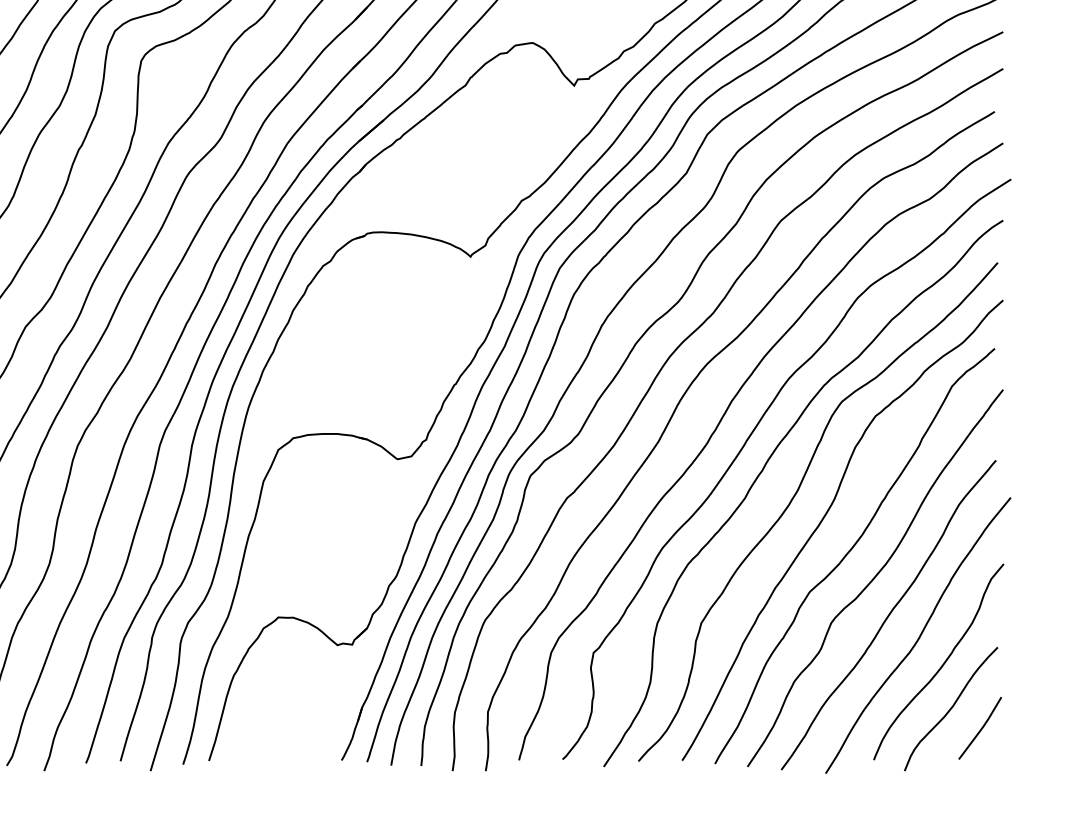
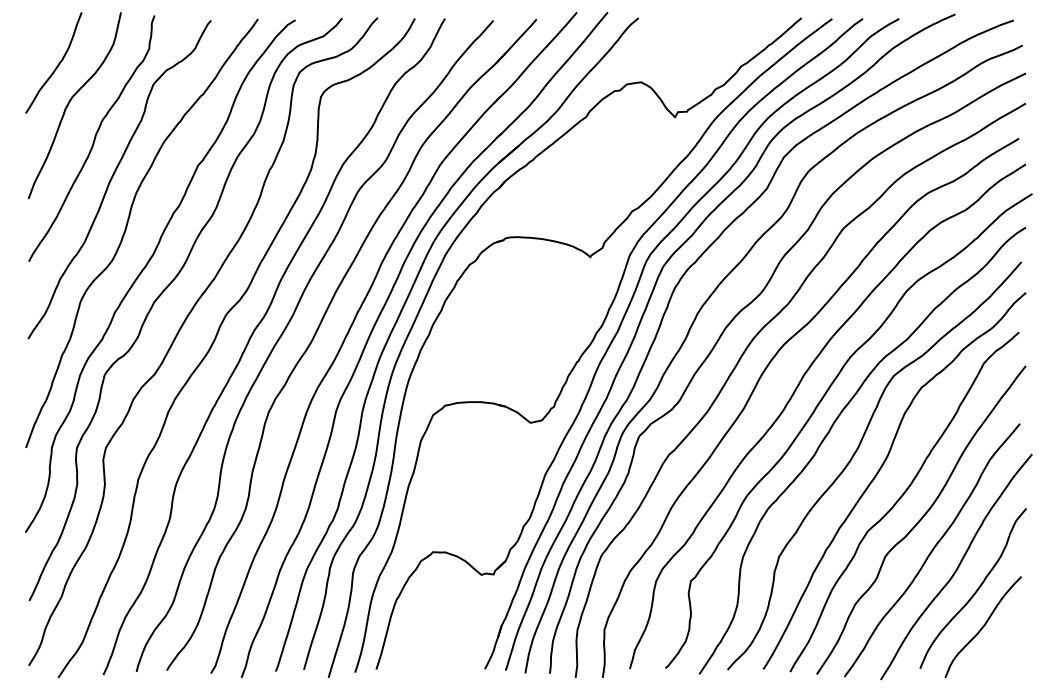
line: (980, 727) -> (1007, 642), removed

